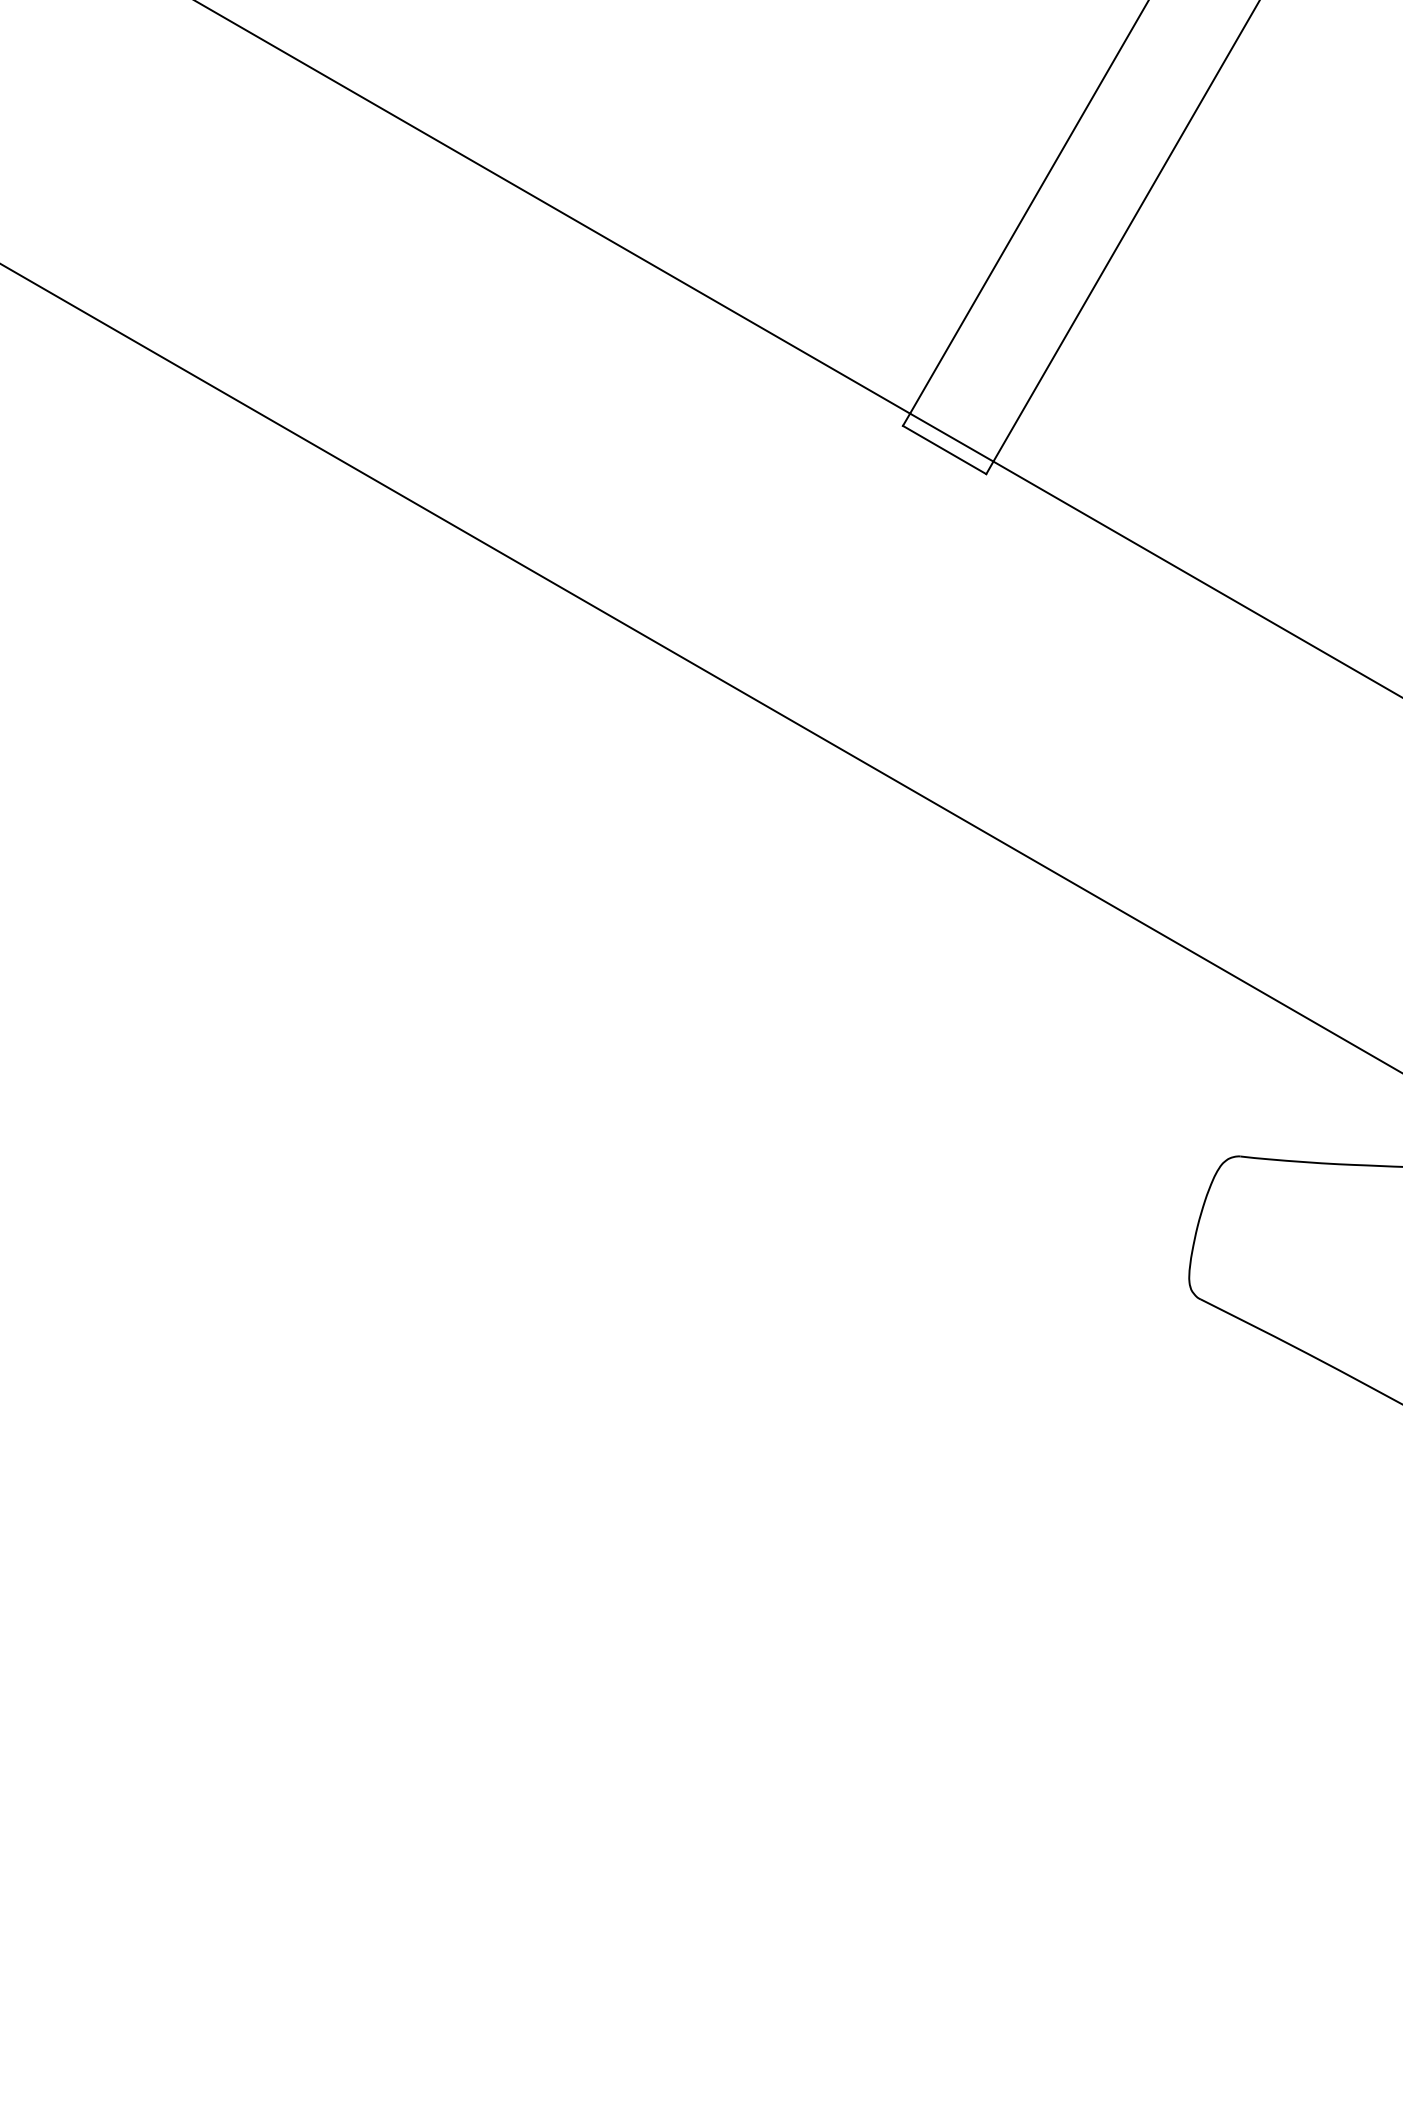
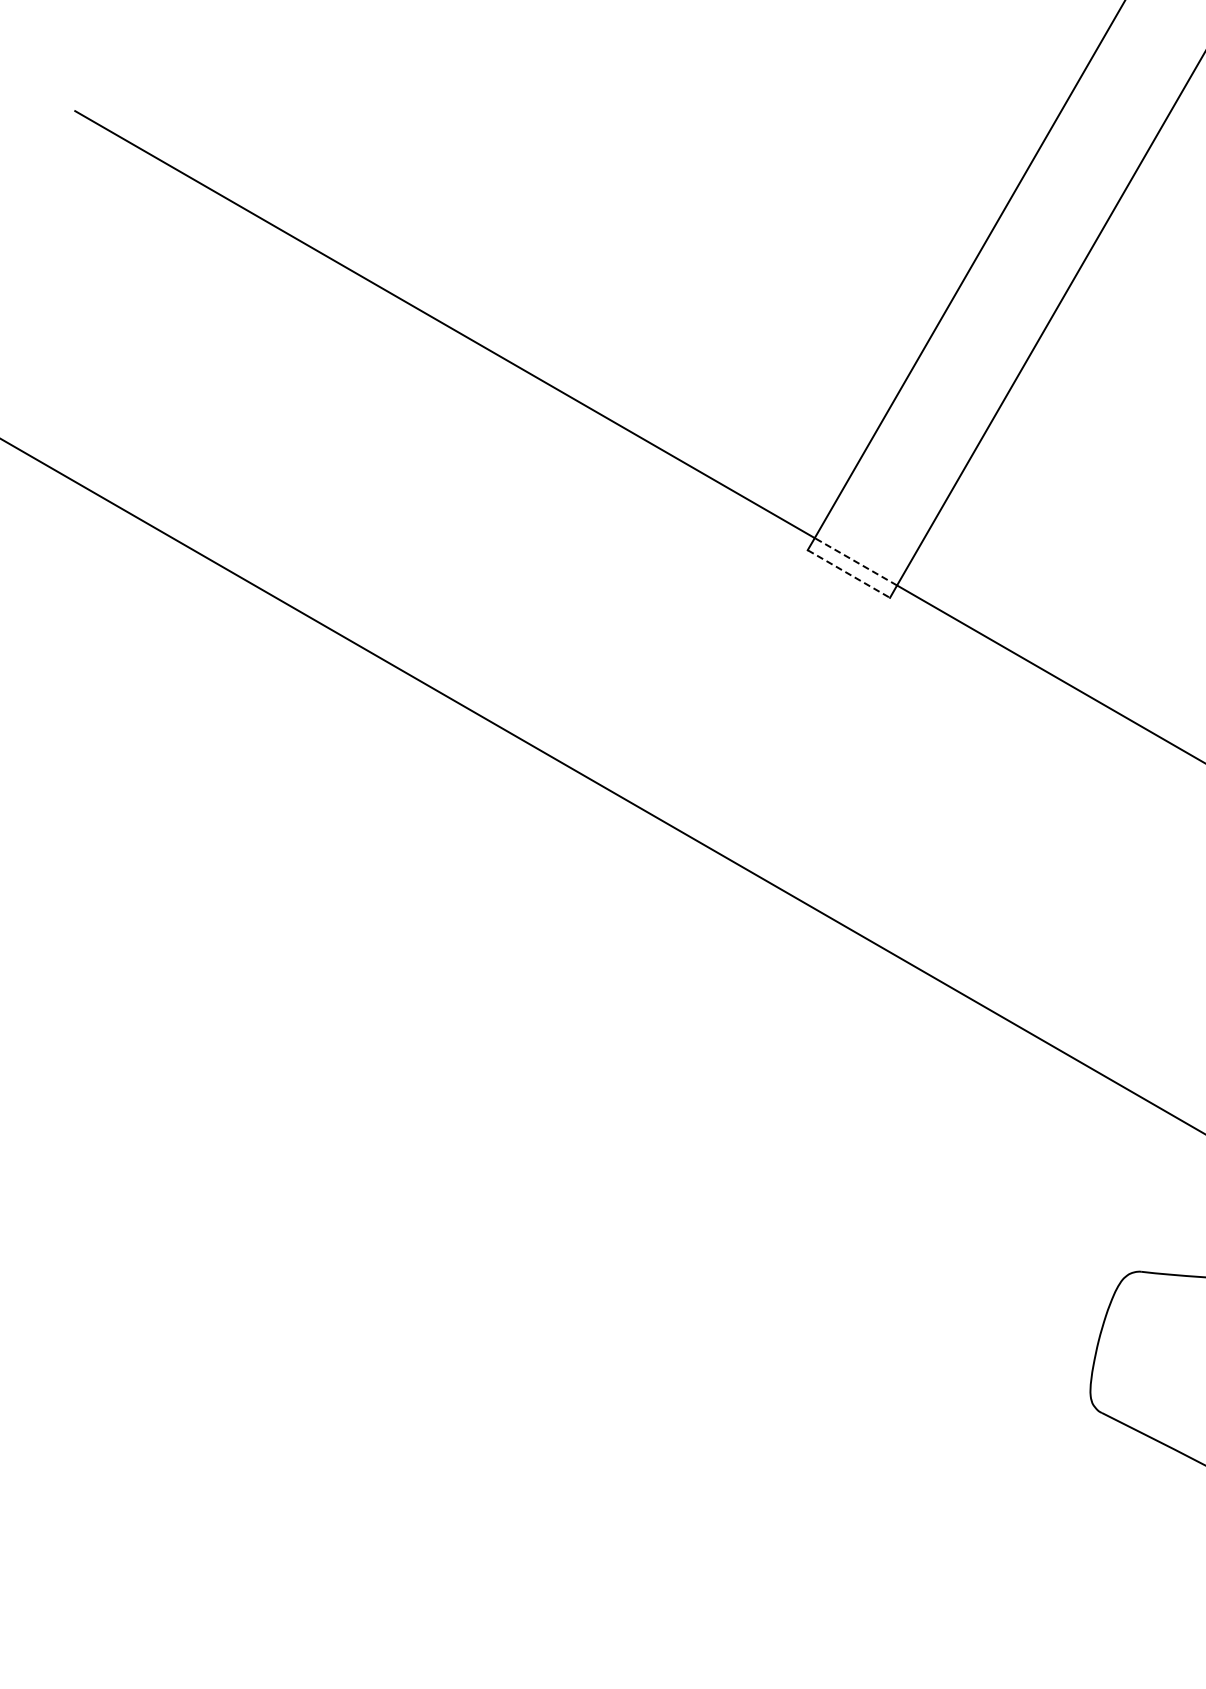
line: (951, 437) -> (855, 561), solid -> dashed
line: (945, 450) -> (849, 574), solid -> dashed

